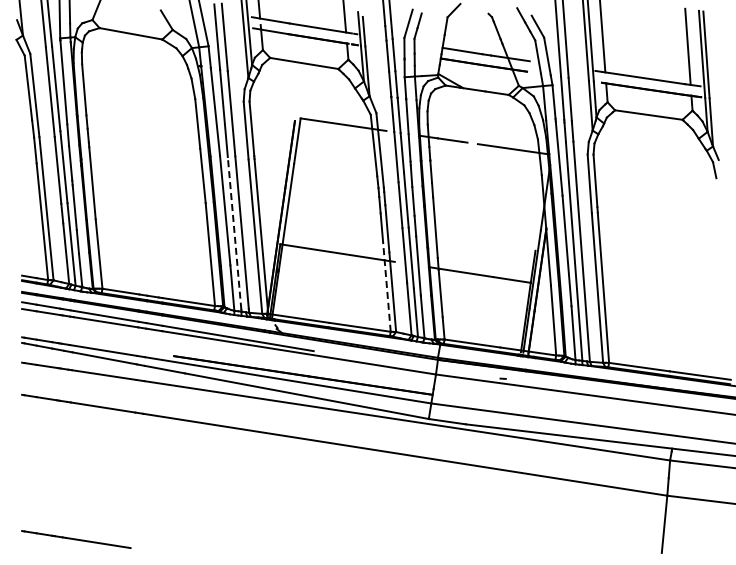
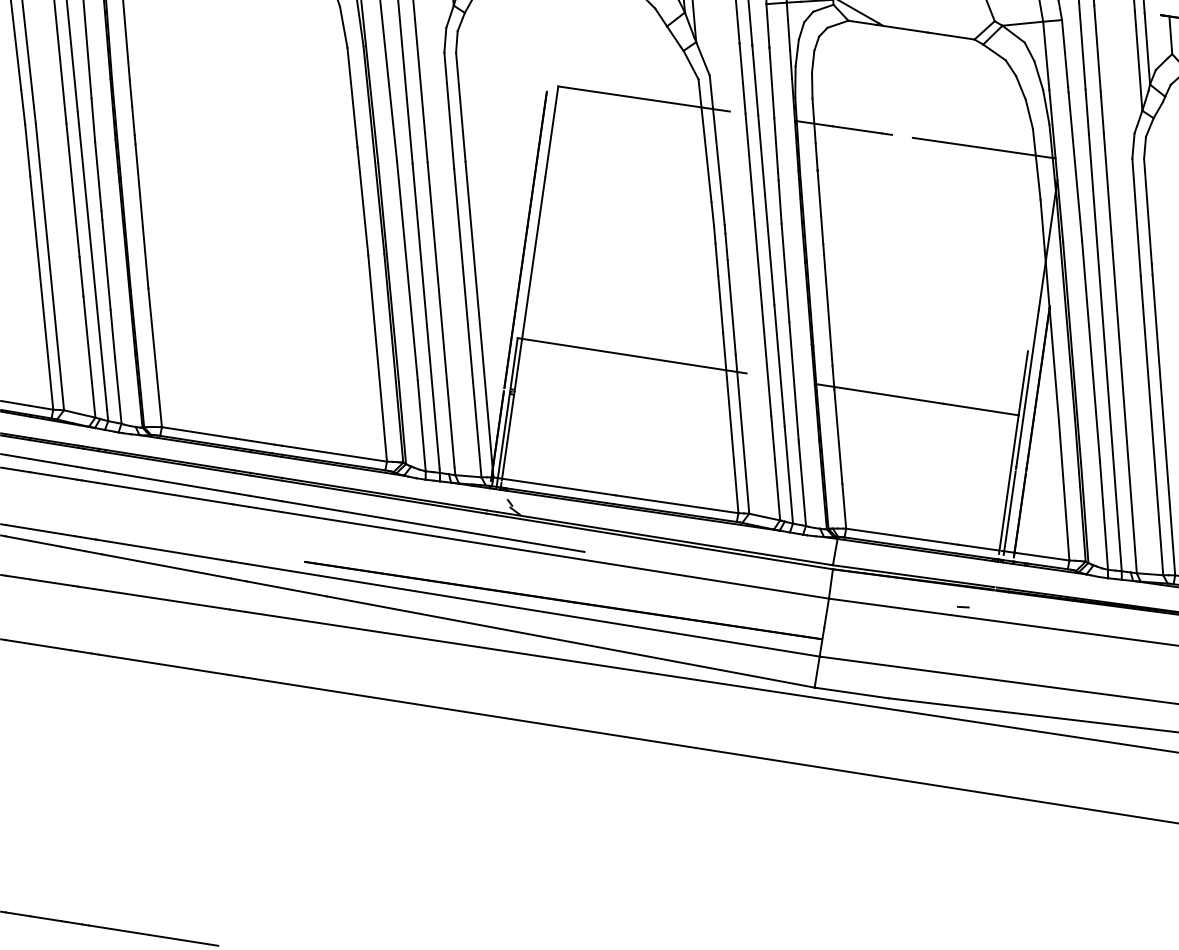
line: (234, 233) -> (425, 316), dashed -> solid
line: (386, 286) -> (729, 422), dashed -> solid

